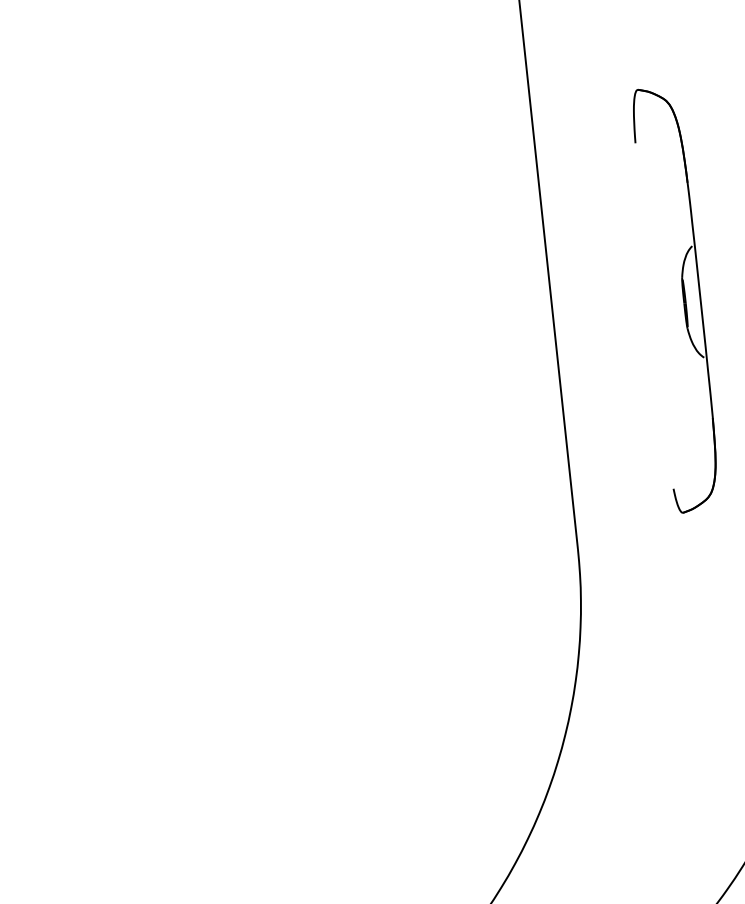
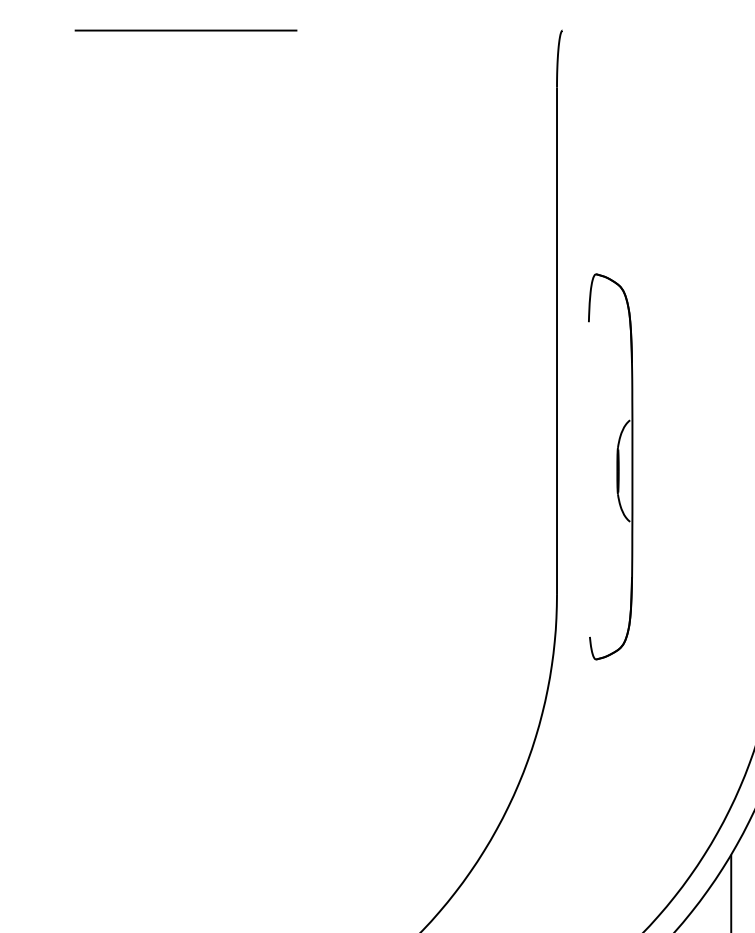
part: (676, 299) -> (610, 466), moved

